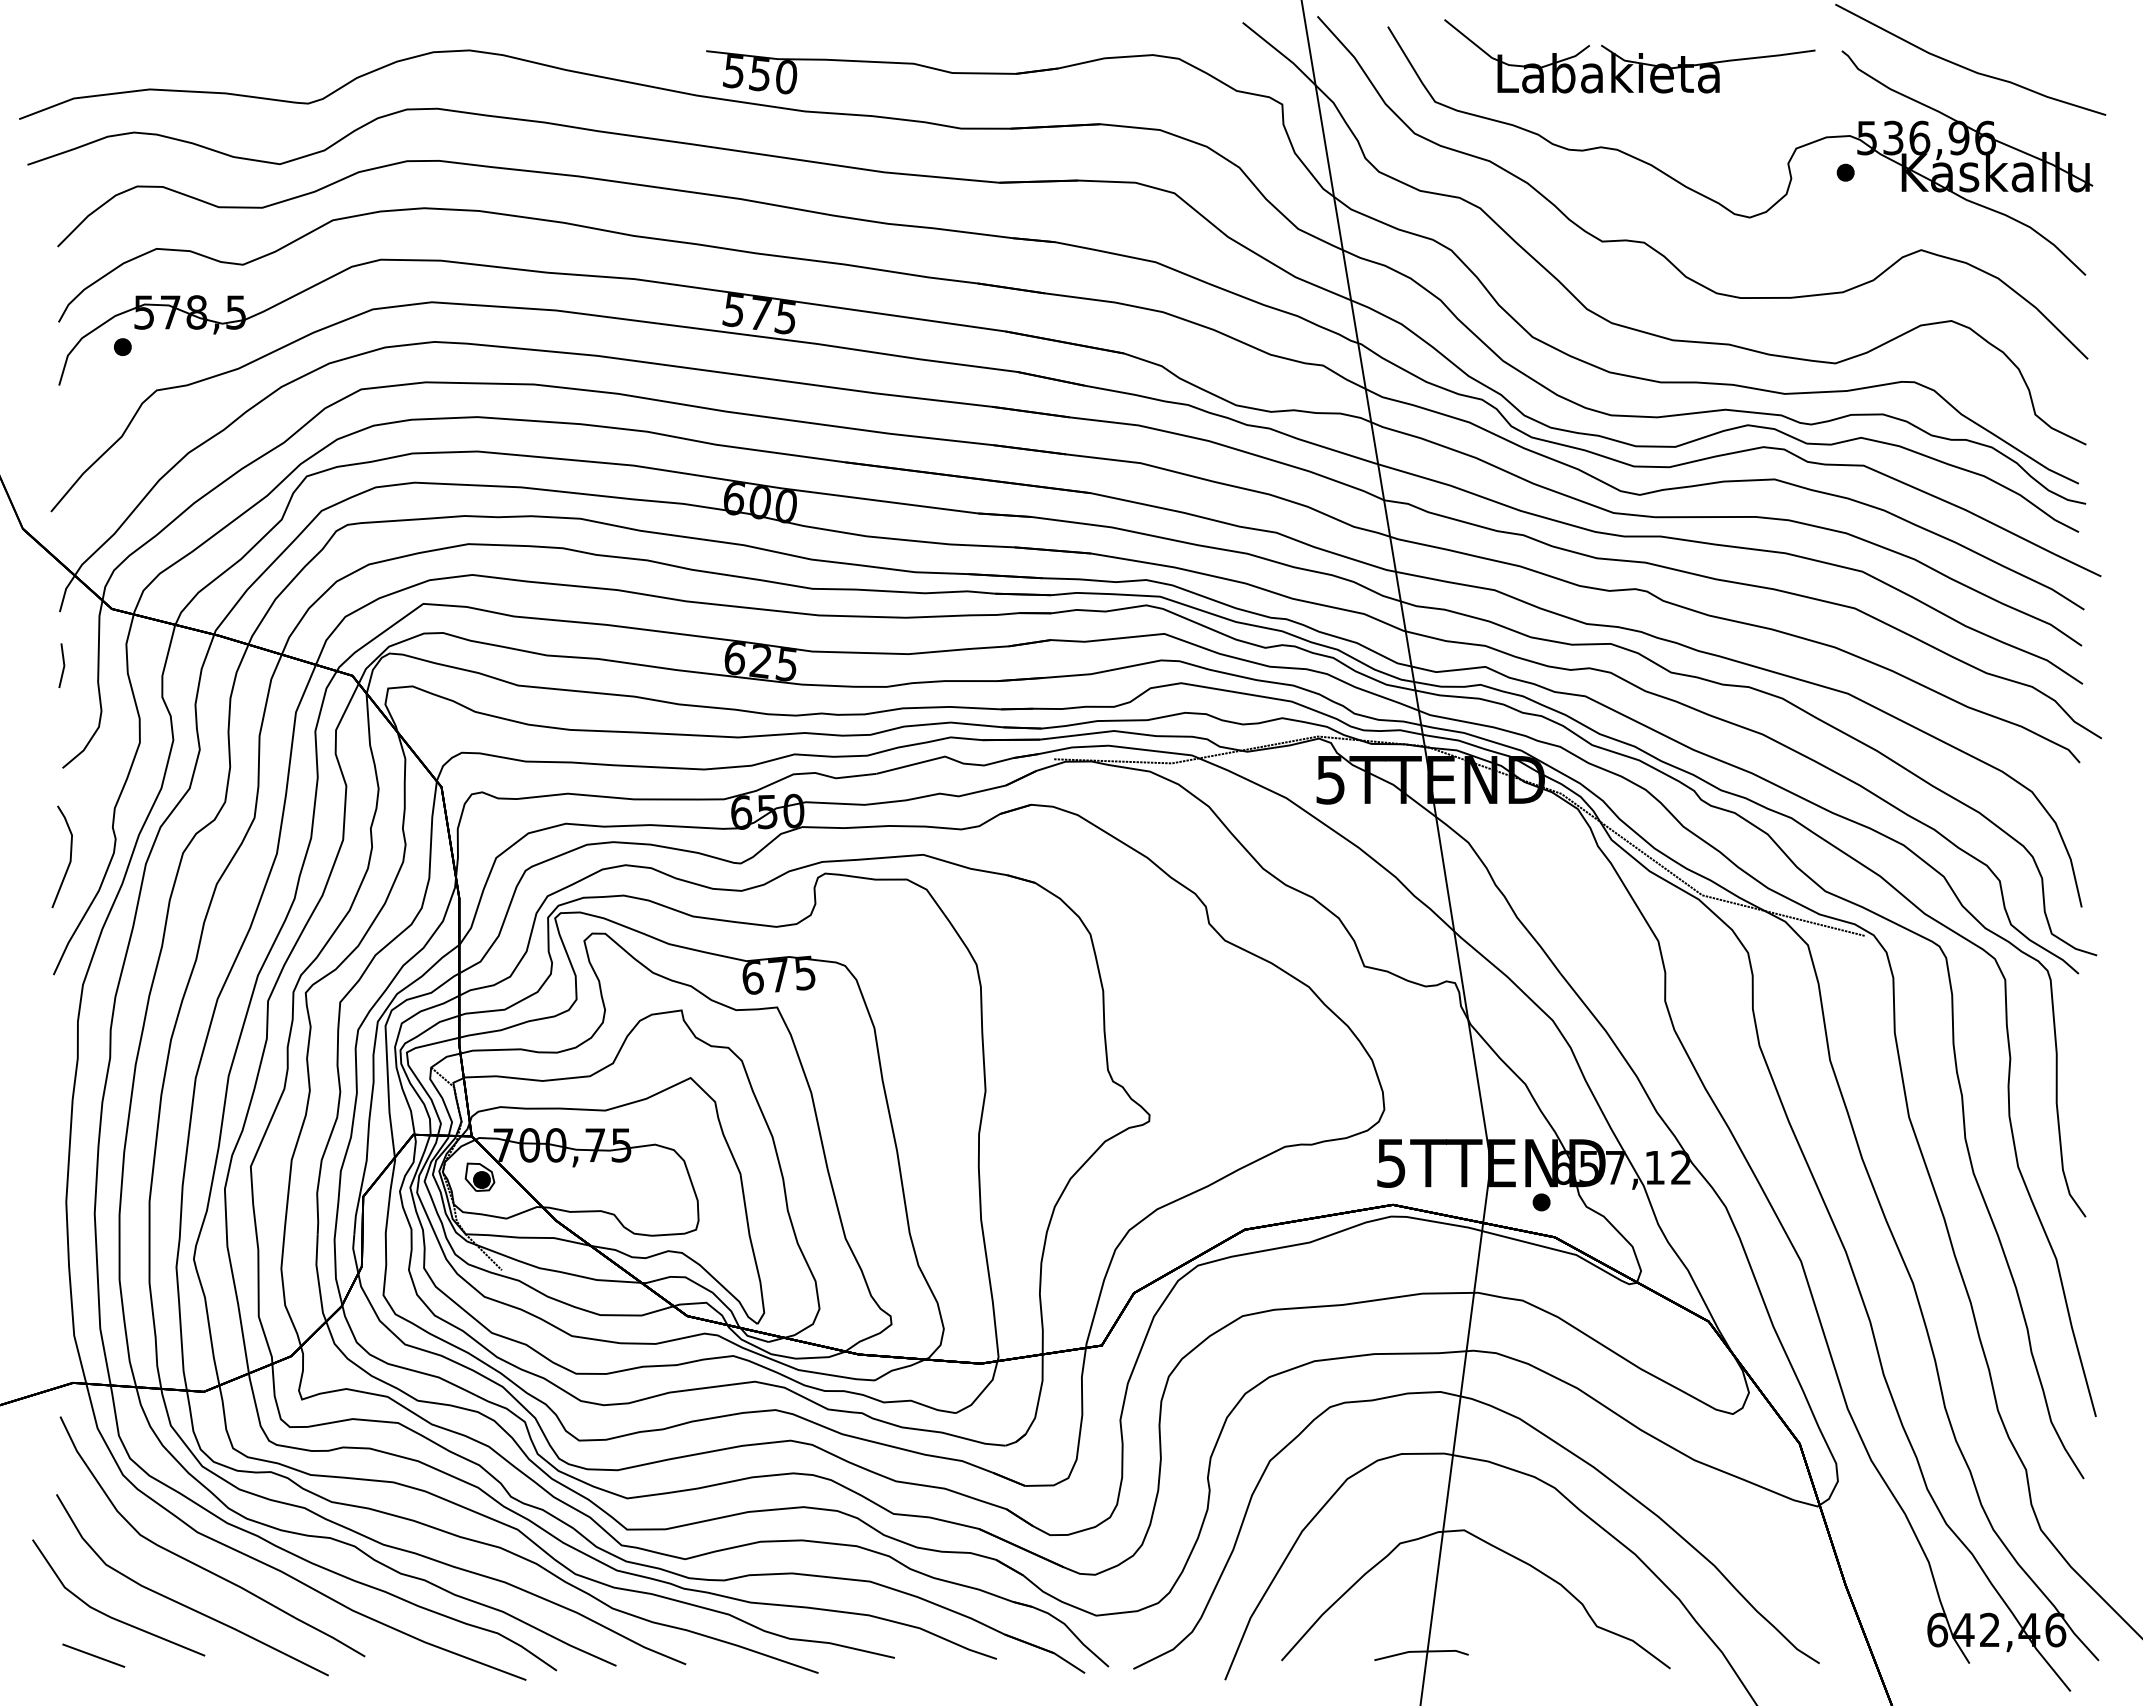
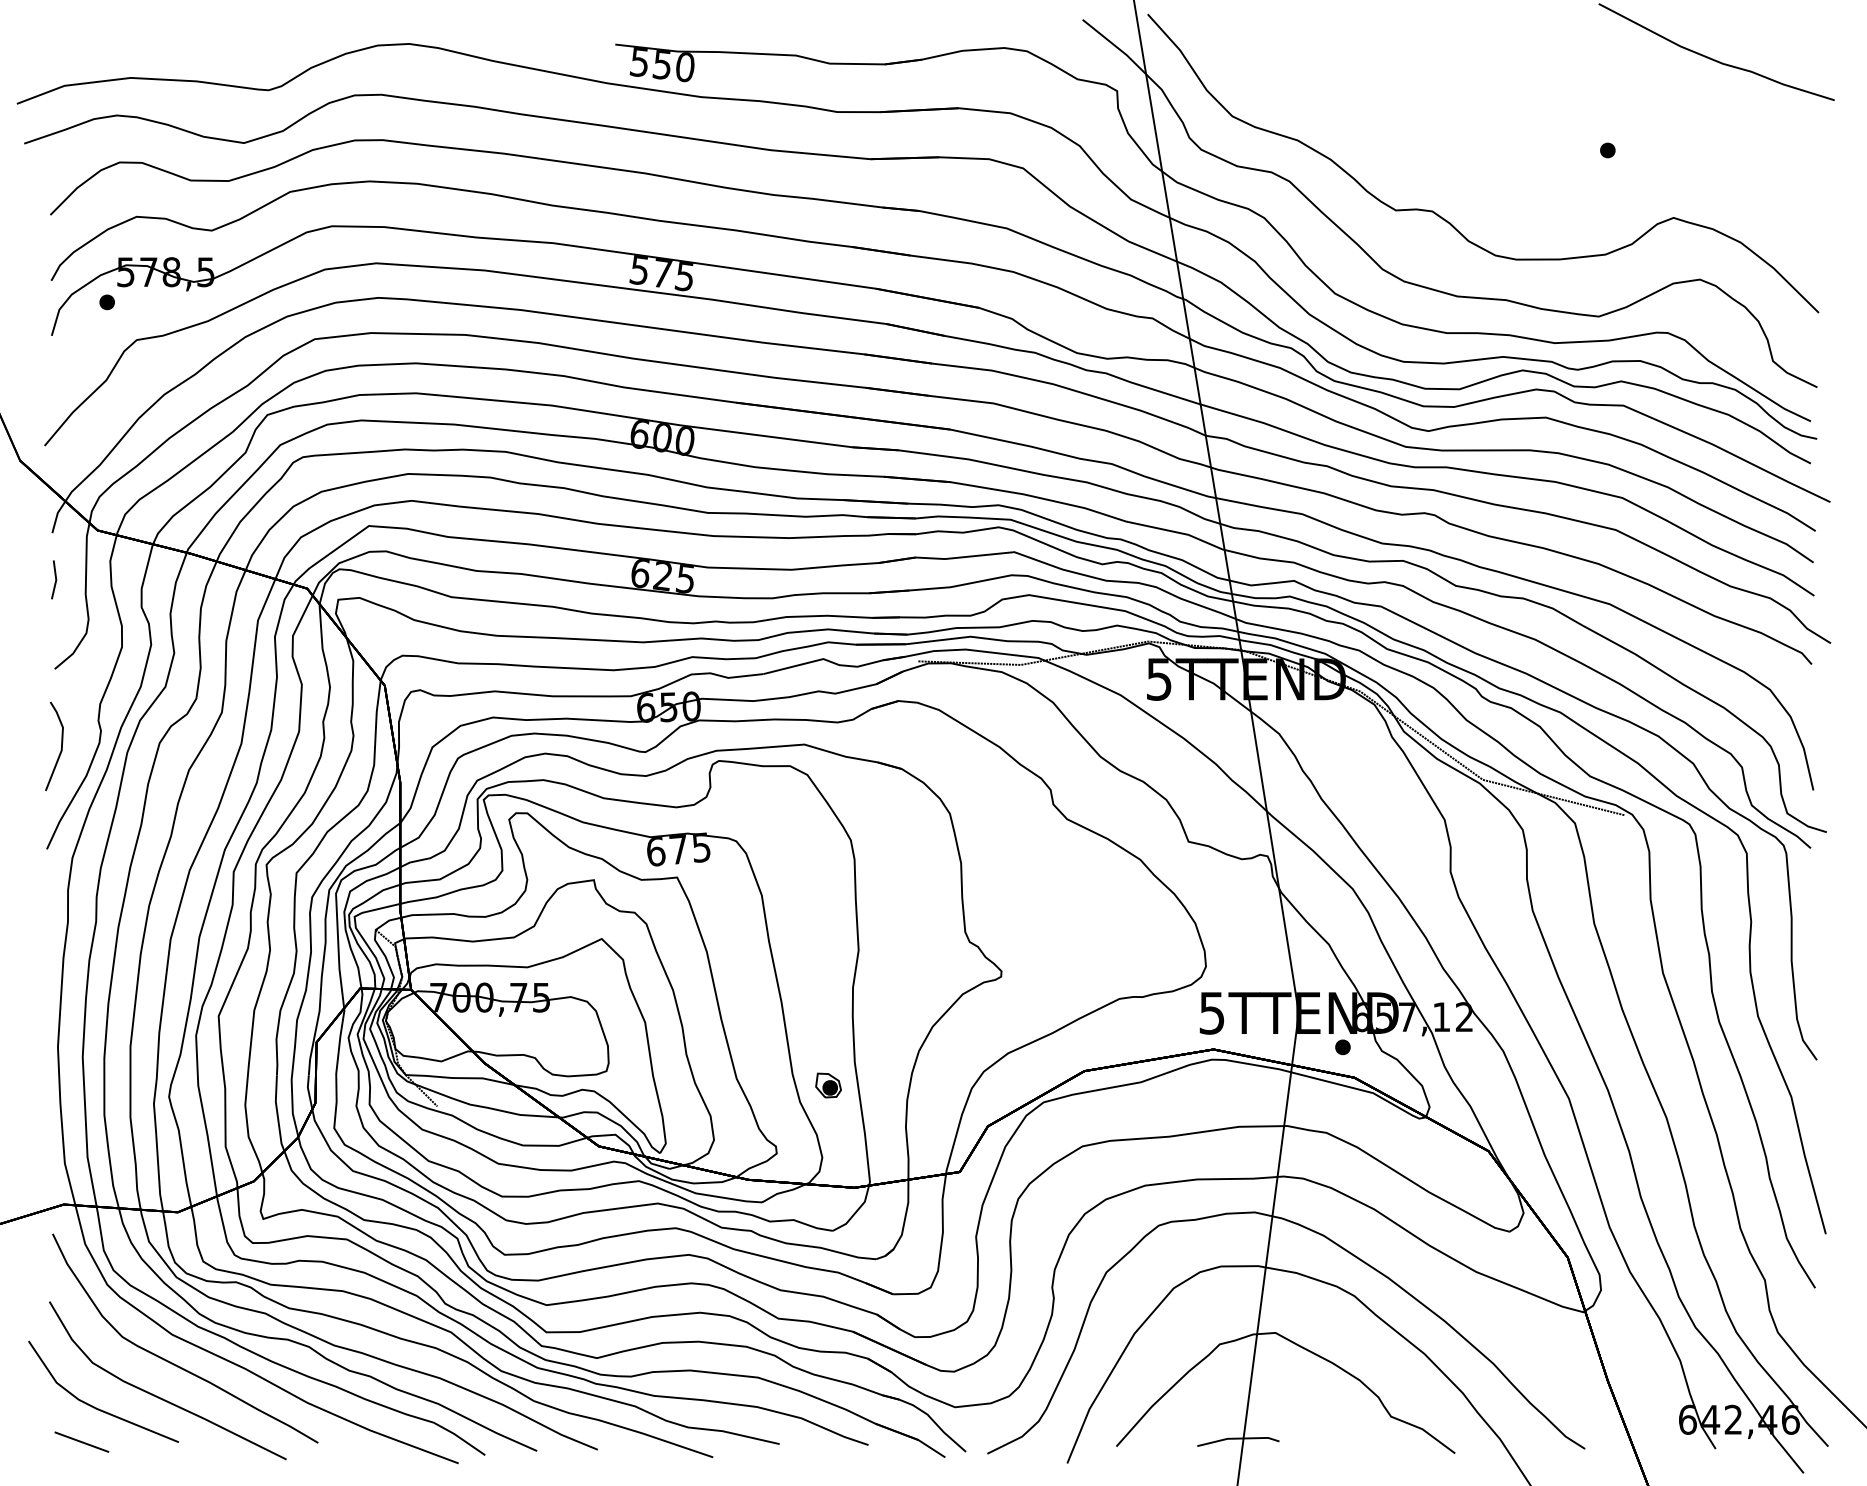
part: (1787, 162) -> (1557, 141), removed
part: (479, 1176) -> (828, 1084), moved

